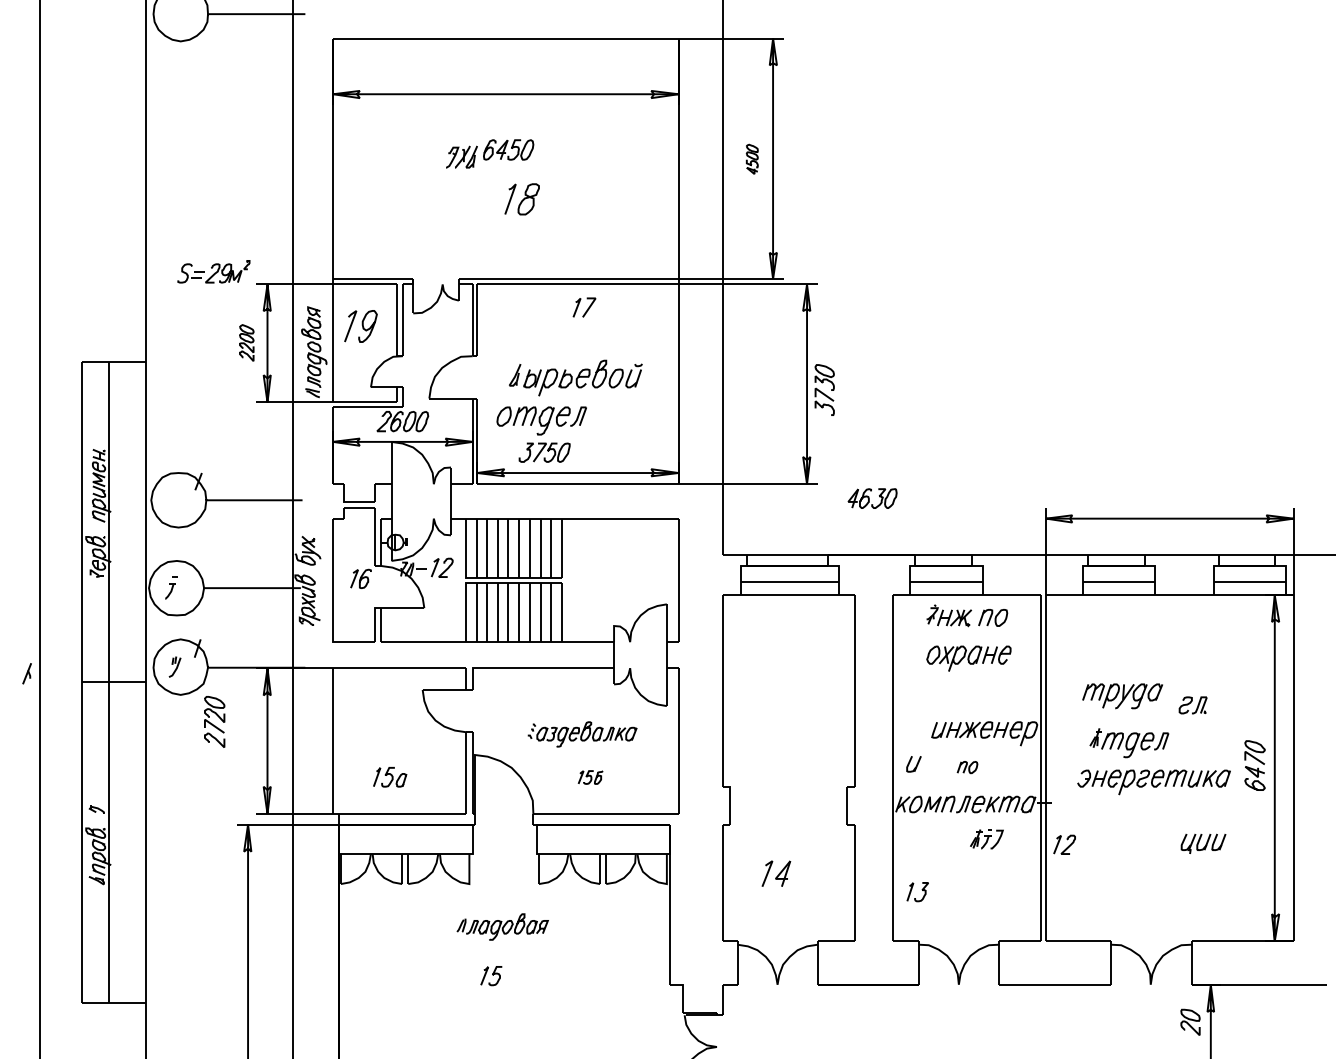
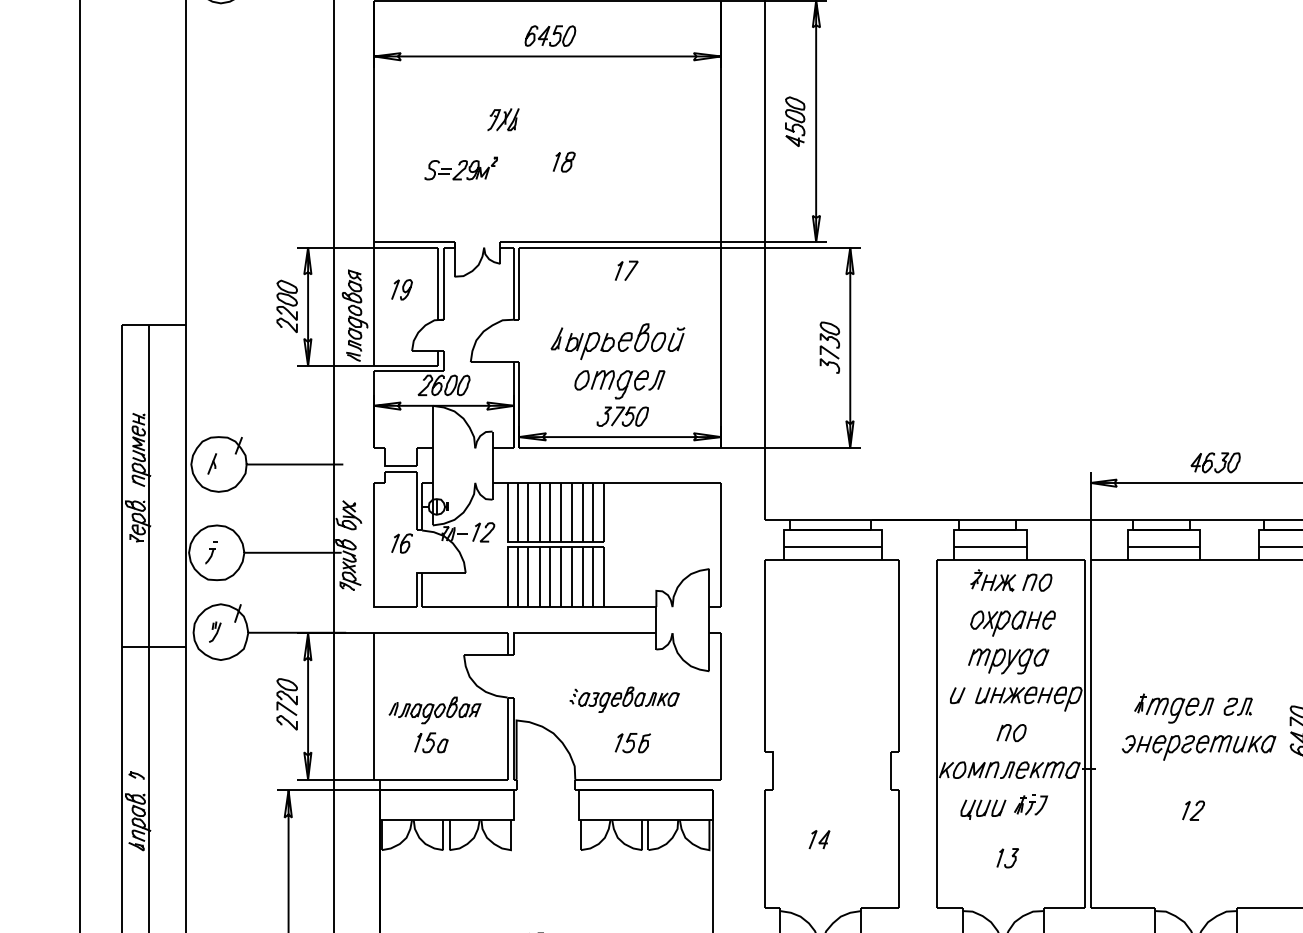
part: (508, 149) -> (550, 35), moved
part: (752, 159) -> (795, 122), size x1.67
part: (522, 199) -> (564, 162), size x0.62
part: (213, 271) -> (460, 168), moved
part: (360, 326) -> (401, 289), size x0.62
part: (246, 342) -> (287, 305), size x1.43
part: (824, 389) -> (829, 347), moved
part: (541, 434) -> (619, 398), moved
part: (872, 498) -> (1215, 462), moved
part: (26, 673) -> (211, 463), moved
part: (1122, 696) -> (1008, 661), moved
part: (1192, 705) -> (1237, 706), moved
part: (214, 721) -> (287, 703), moved
part: (913, 764) -> (957, 695), moved
part: (967, 767) -> (1011, 733), size x1.43
part: (590, 777) -> (632, 743), size x1.43
part: (1203, 843) -> (983, 809), moved
part: (1064, 844) -> (1193, 810), moved
part: (776, 873) -> (819, 839), size x0.71
part: (917, 892) -> (1007, 858), moved
part: (502, 926) -> (434, 709), moved

